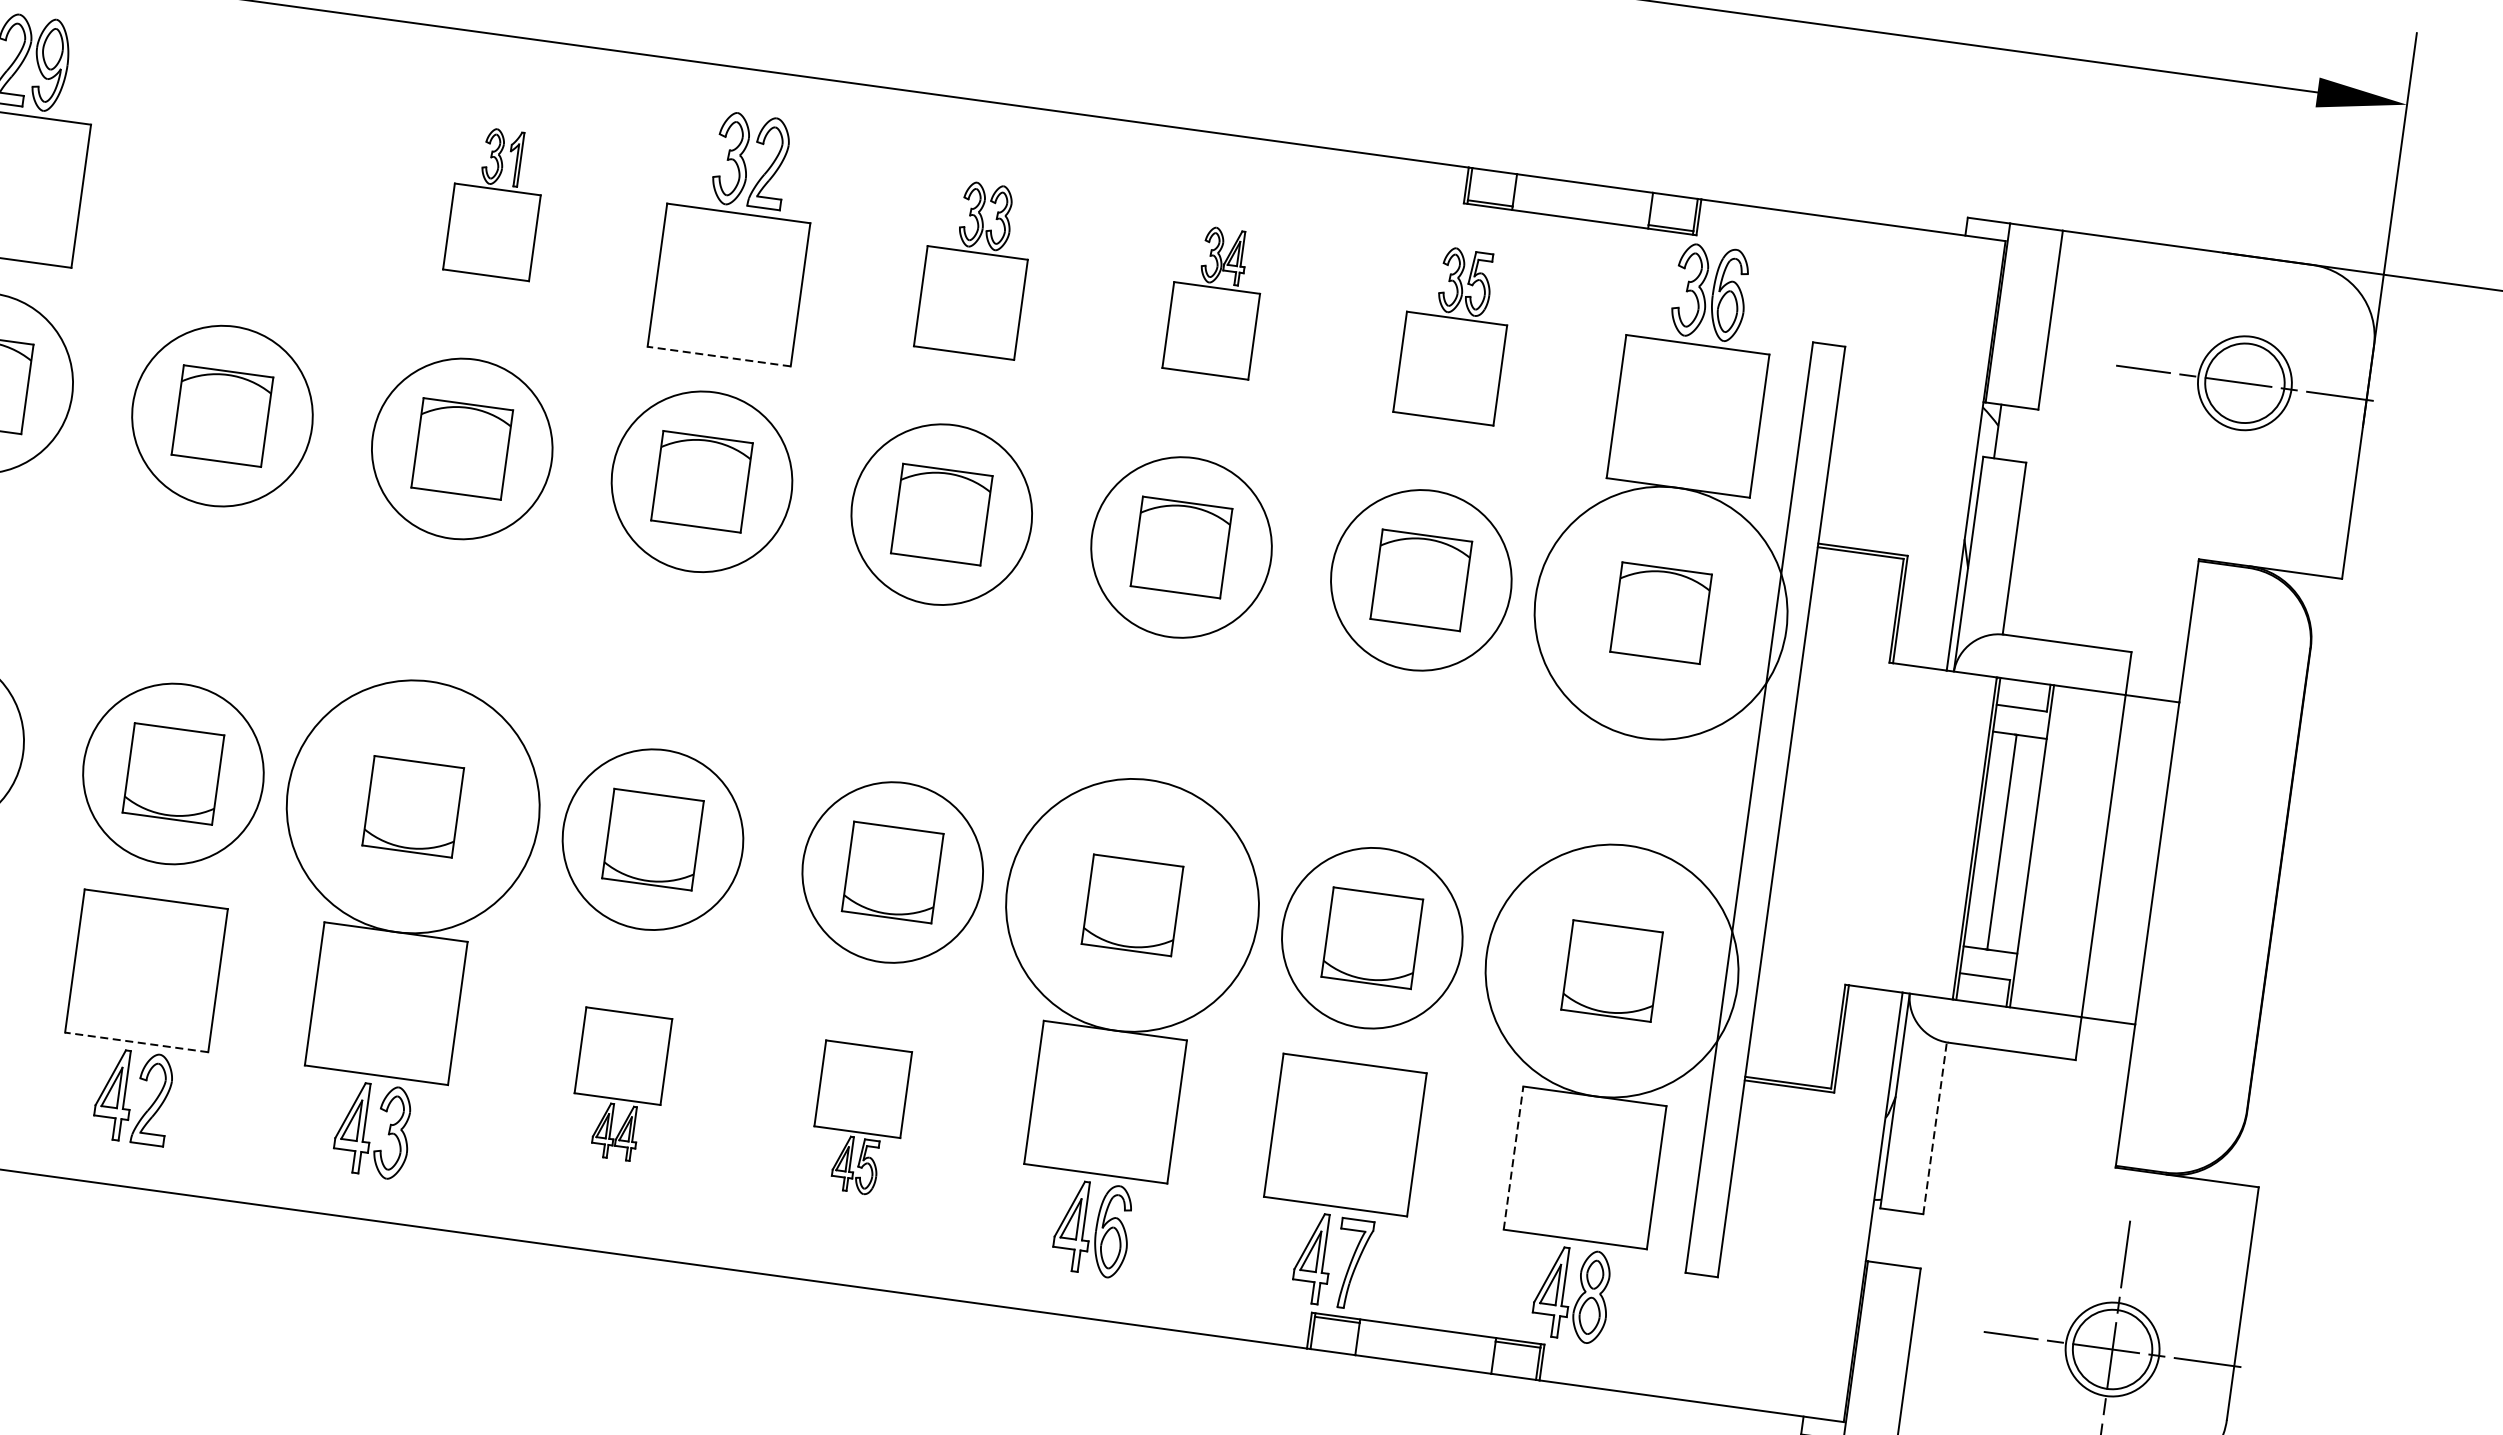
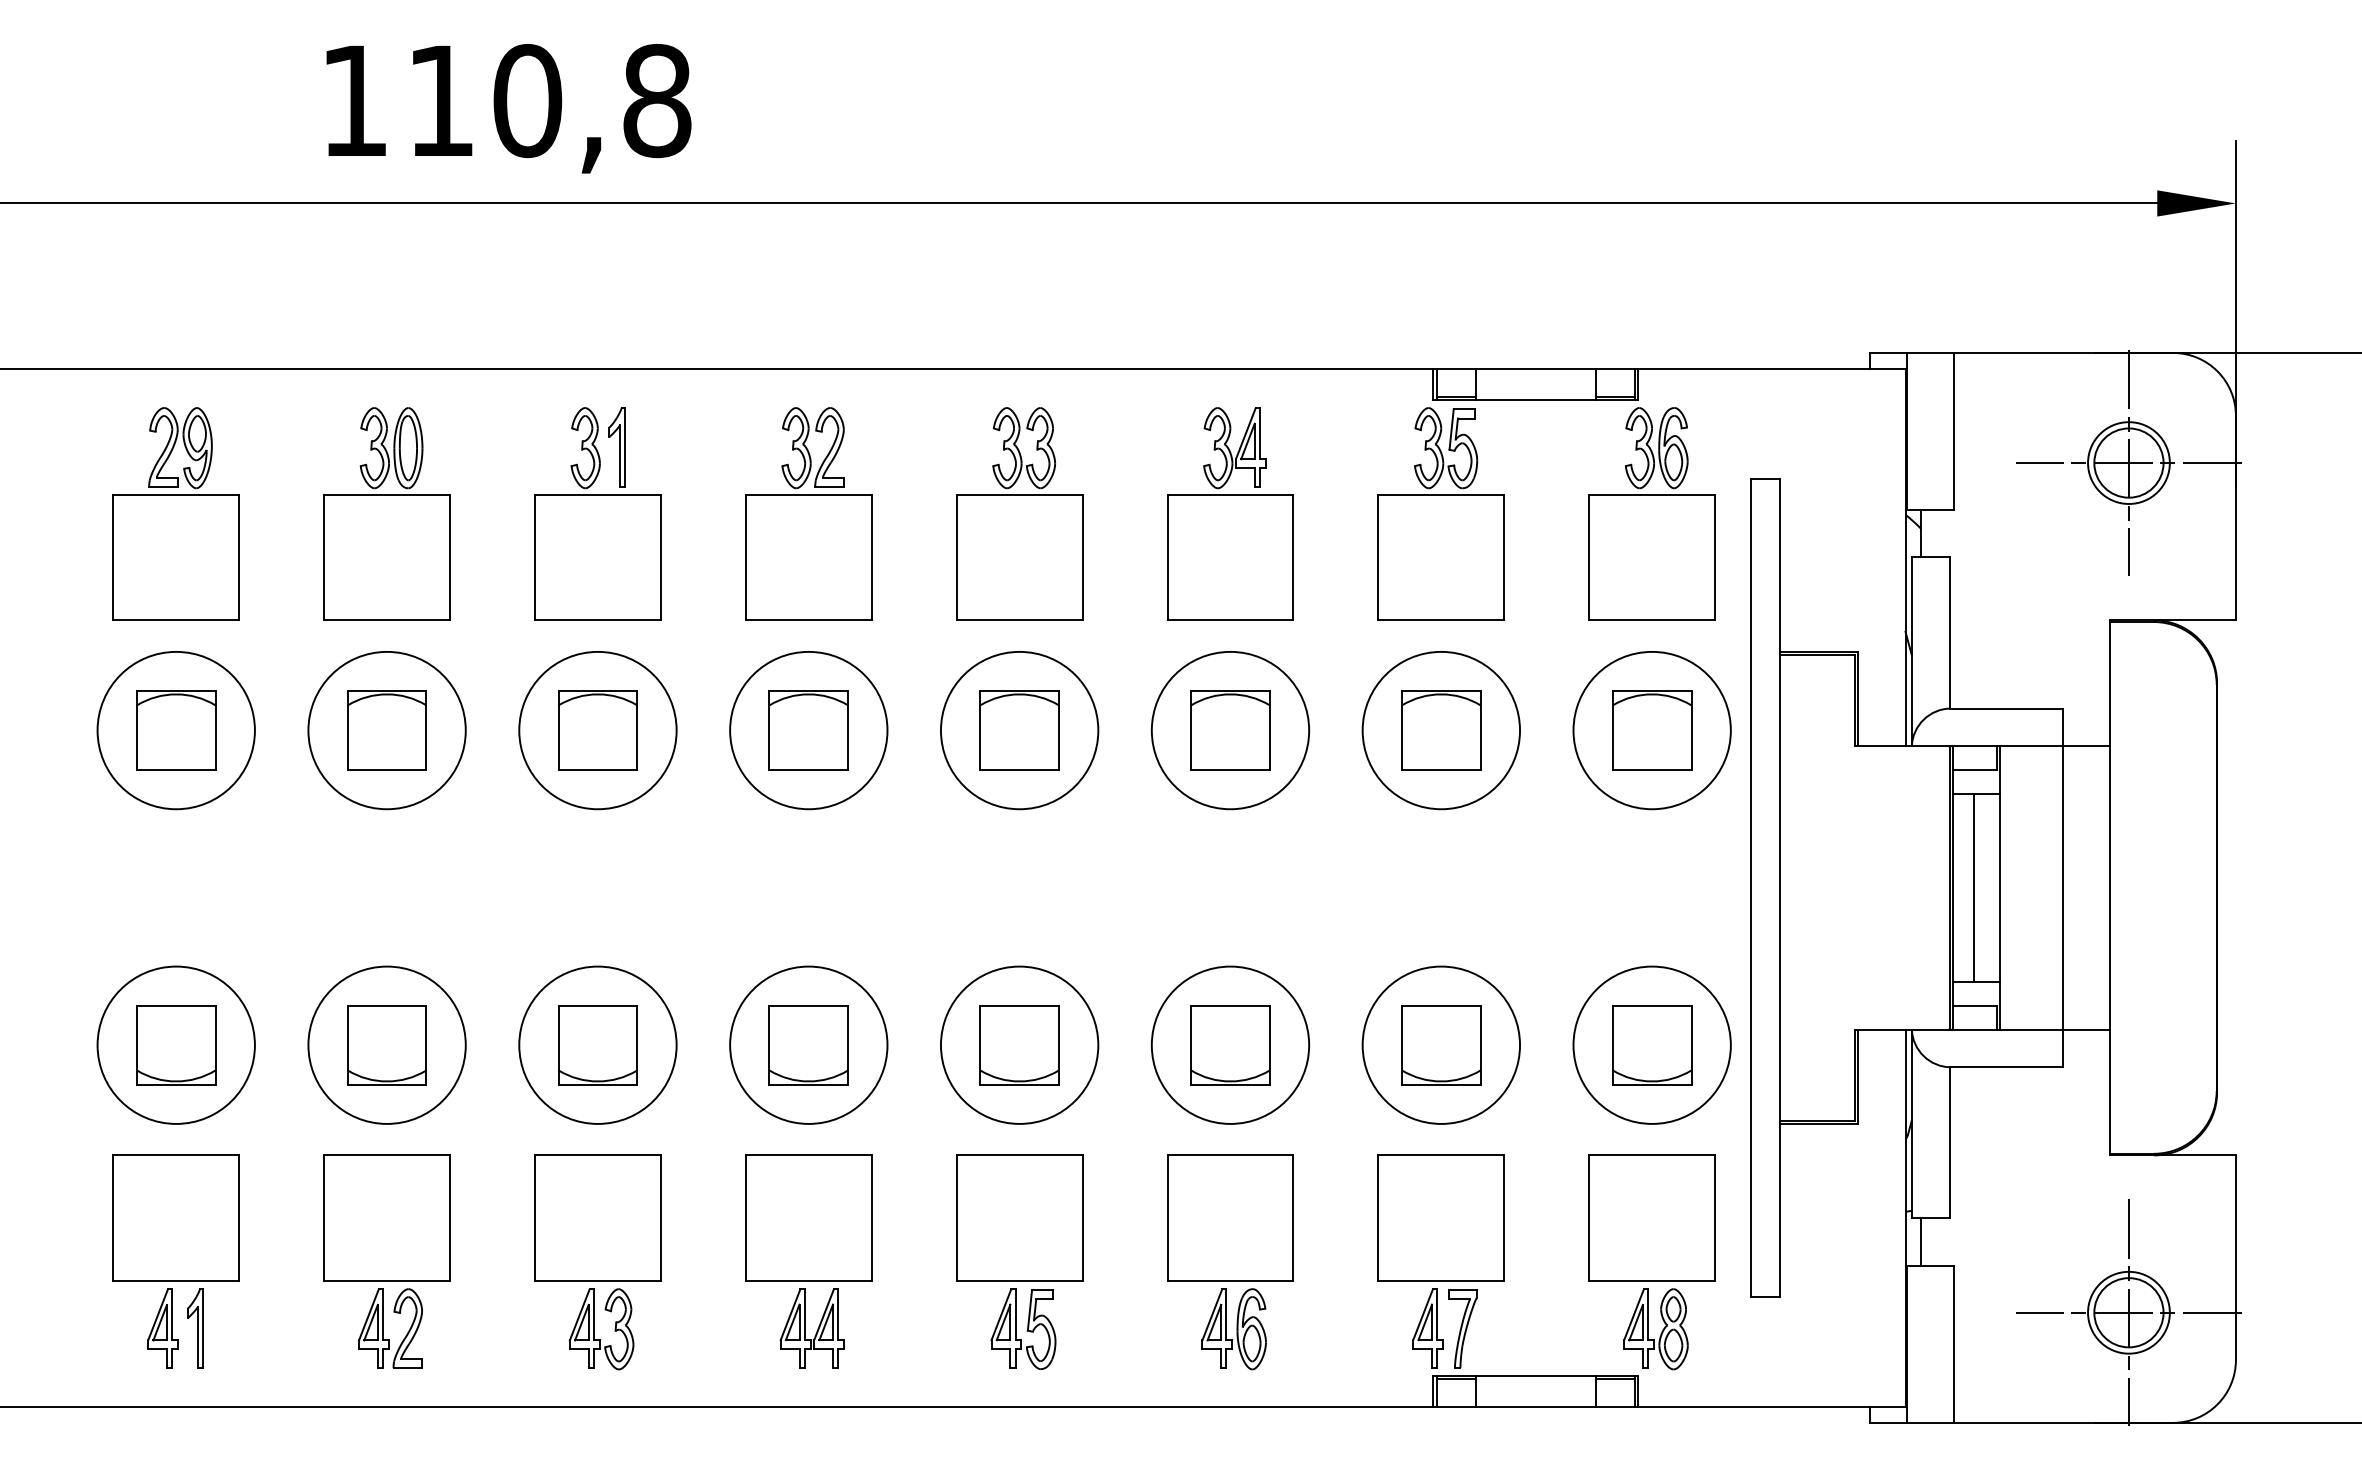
part: (255, 169) -> (386, 513), added
part: (495, 202) -> (597, 513), size x1.67
part: (975, 267) -> (1019, 513), size x1.43
part: (1215, 300) -> (1230, 513), size x1.67
part: (1454, 333) -> (1440, 513), size x1.43
line: (718, 356) -> (808, 620), dashed -> solid
line: (2244, 382) -> (2128, 462), added
circle: (1660, 613) -> (1651, 730), size x0.71
circle: (412, 805) -> (597, 1044), size x0.71
circle: (1132, 904) -> (1230, 1044), size x0.71
circle: (1611, 970) -> (1651, 1044), size x0.71
line: (137, 1042) -> (387, 1281), dashed -> solid
part: (618, 1085) -> (808, 1261), size x1.67
part: (858, 1118) -> (1019, 1261), size x1.67
line: (1935, 1127) -> (1949, 1142), dashed -> solid
line: (1513, 1158) -> (1589, 1218), dashed -> solid
line: (1887, 1236) -> (1921, 1241), added

